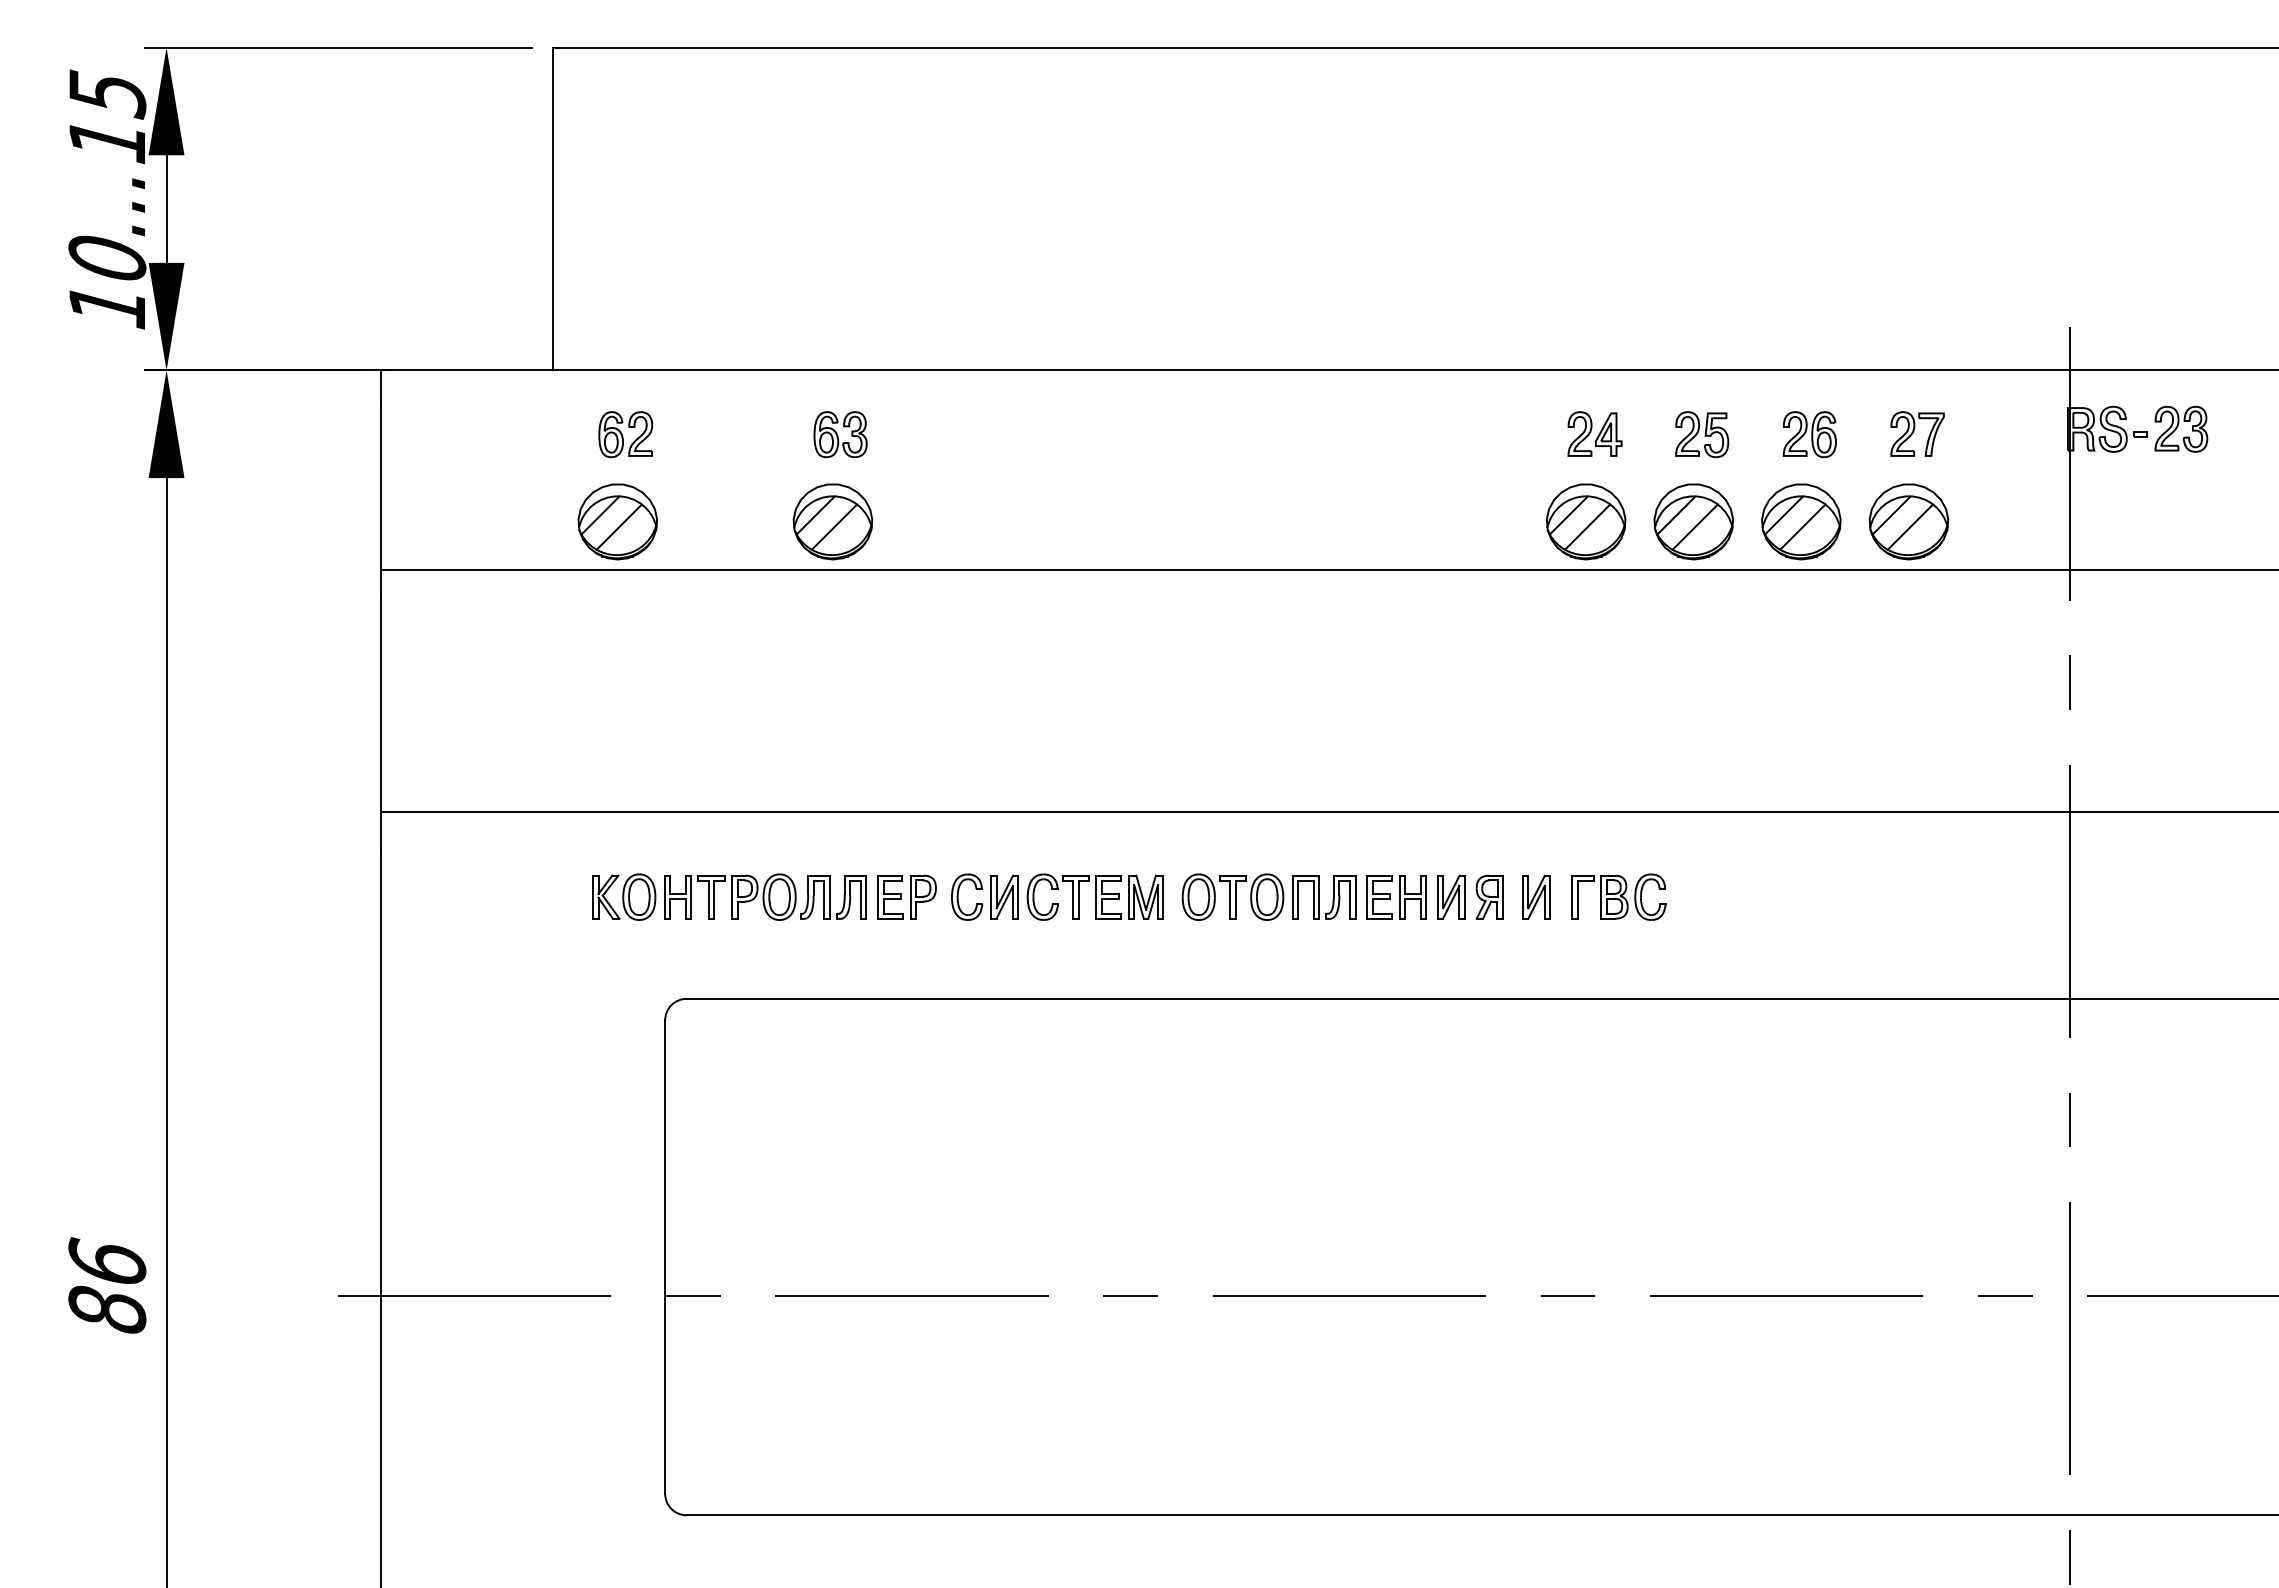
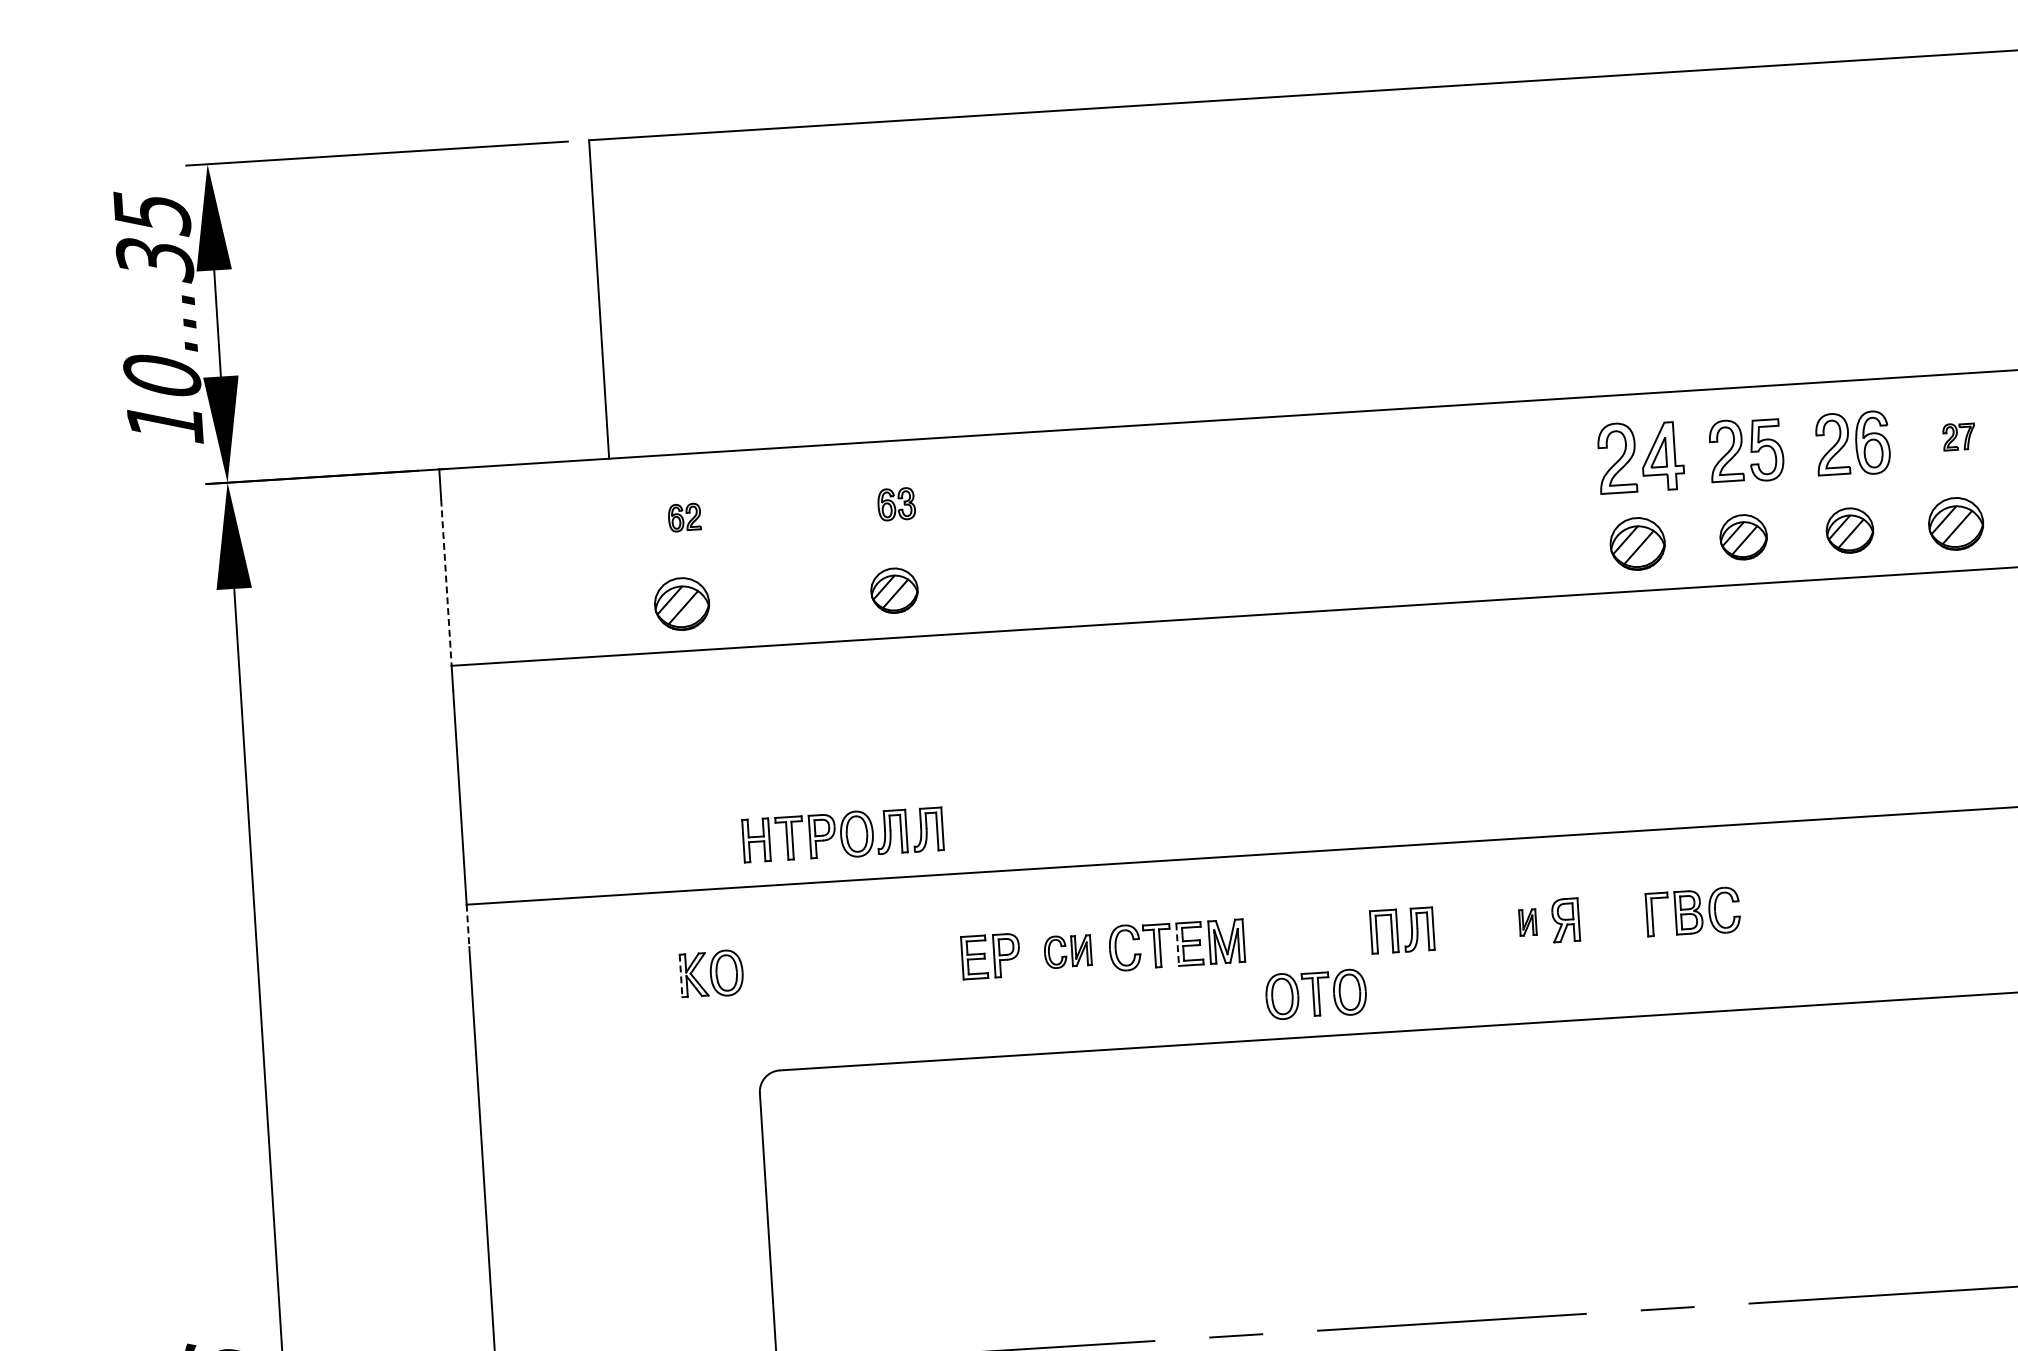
text: (107, 142) -> (155, 261), 10...15 -> 10...35
part: (1594, 433) -> (1640, 456), size x1.6
part: (1917, 433) -> (1959, 436), size x0.6
part: (625, 434) -> (684, 517), size x0.6
part: (840, 434) -> (896, 504), size x0.7
part: (1702, 434) -> (1746, 450), size x1.4
part: (1809, 434) -> (1852, 443), size x1.4
line: (381, 485) -> (446, 582), solid -> dashed
part: (617, 521) -> (681, 603), size x0.7
part: (832, 521) -> (894, 590), size x0.6
part: (1586, 521) -> (1637, 543), size x0.7
part: (1693, 521) -> (1743, 536), size x0.6
part: (1801, 521) -> (1850, 530), size x0.6
part: (1908, 521) -> (1955, 523), size x0.7
line: (381, 833) -> (468, 926), solid -> dashed
part: (765, 896) -> (842, 834), moved
part: (984, 896) -> (1067, 950), size x0.7
part: (1232, 896) -> (1315, 993), moved
part: (1451, 896) -> (1528, 921), size x0.6
part: (1536, 896) -> (1611, 916), removed
line: (593, 897) -> (681, 976), solid -> dashed
line: (1096, 897) -> (1177, 944), solid -> dashed
part: (1396, 897) -> (1473, 926), removed

